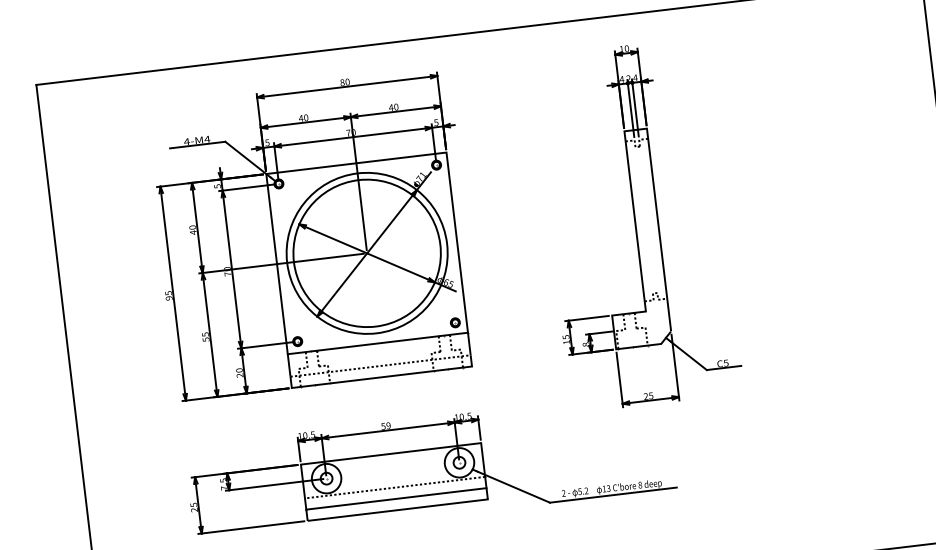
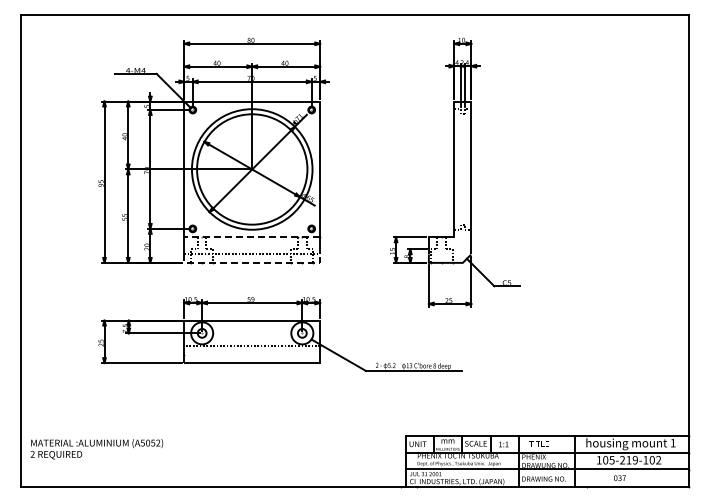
line: (378, 343) -> (252, 237), solid -> dashed
line: (382, 376) -> (252, 262), solid -> dashed
line: (396, 498) -> (252, 354), removed

